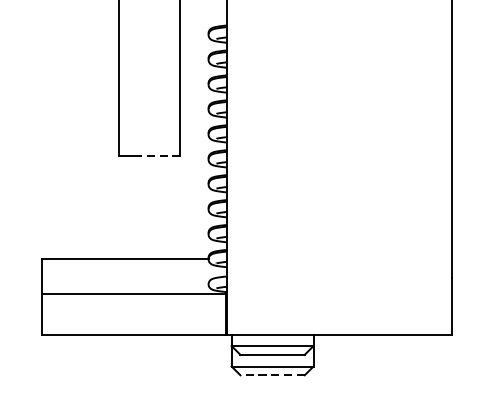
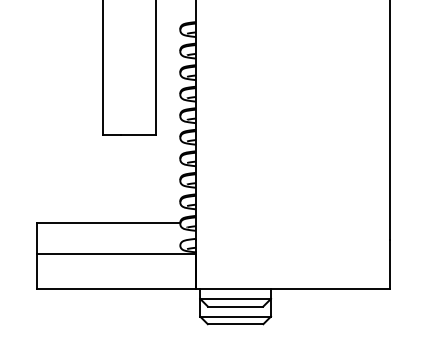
line: (160, 155) -> (138, 134), dashed -> solid
line: (272, 375) -> (235, 324), dashed -> solid

